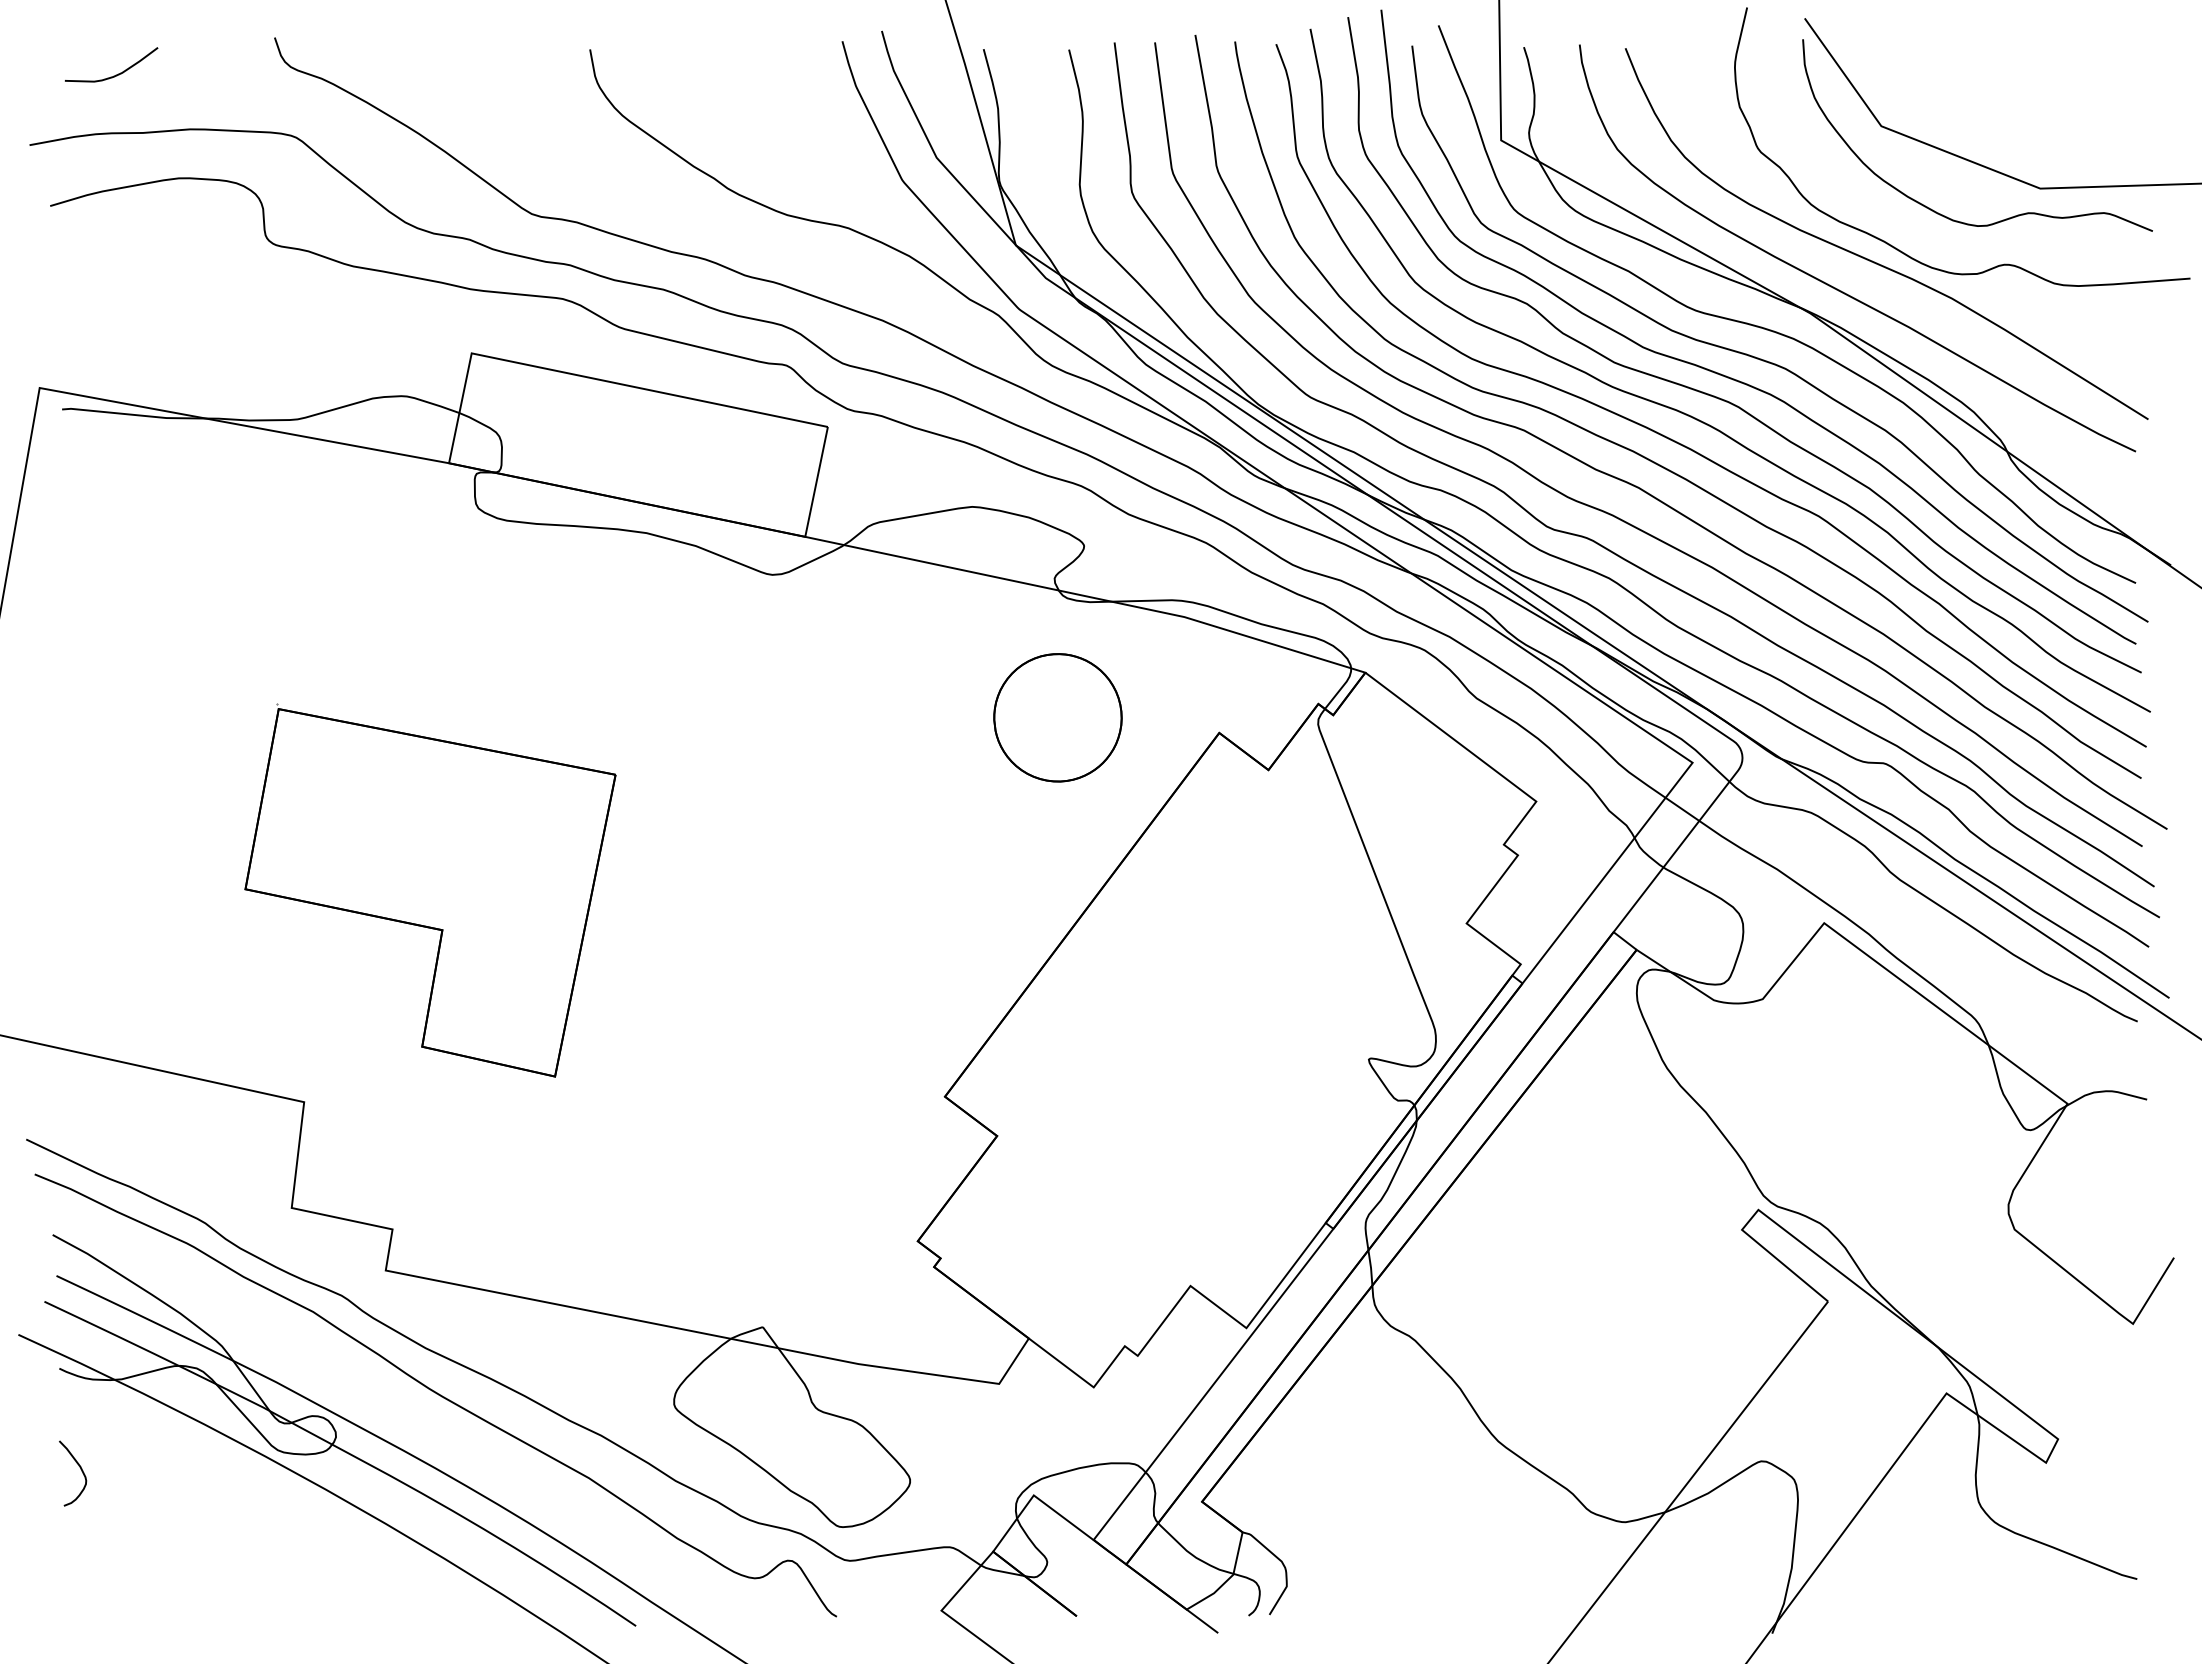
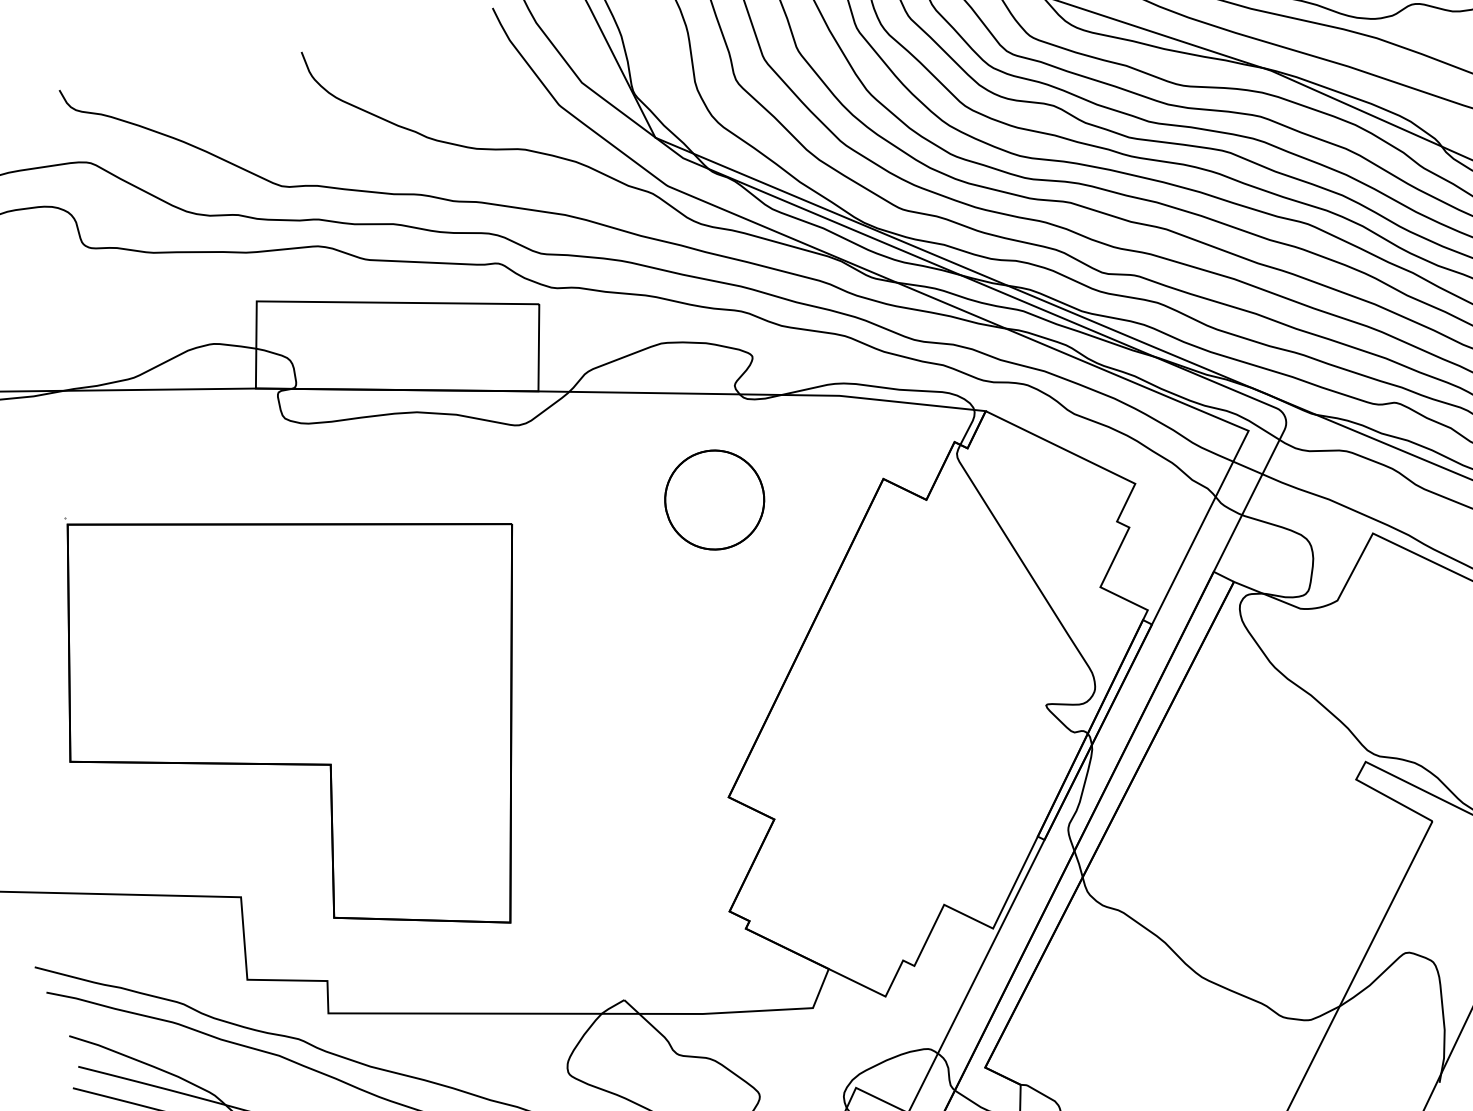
part: (1057, 717) -> (714, 499), moved
part: (430, 889) -> (305, 716), size x1.67

